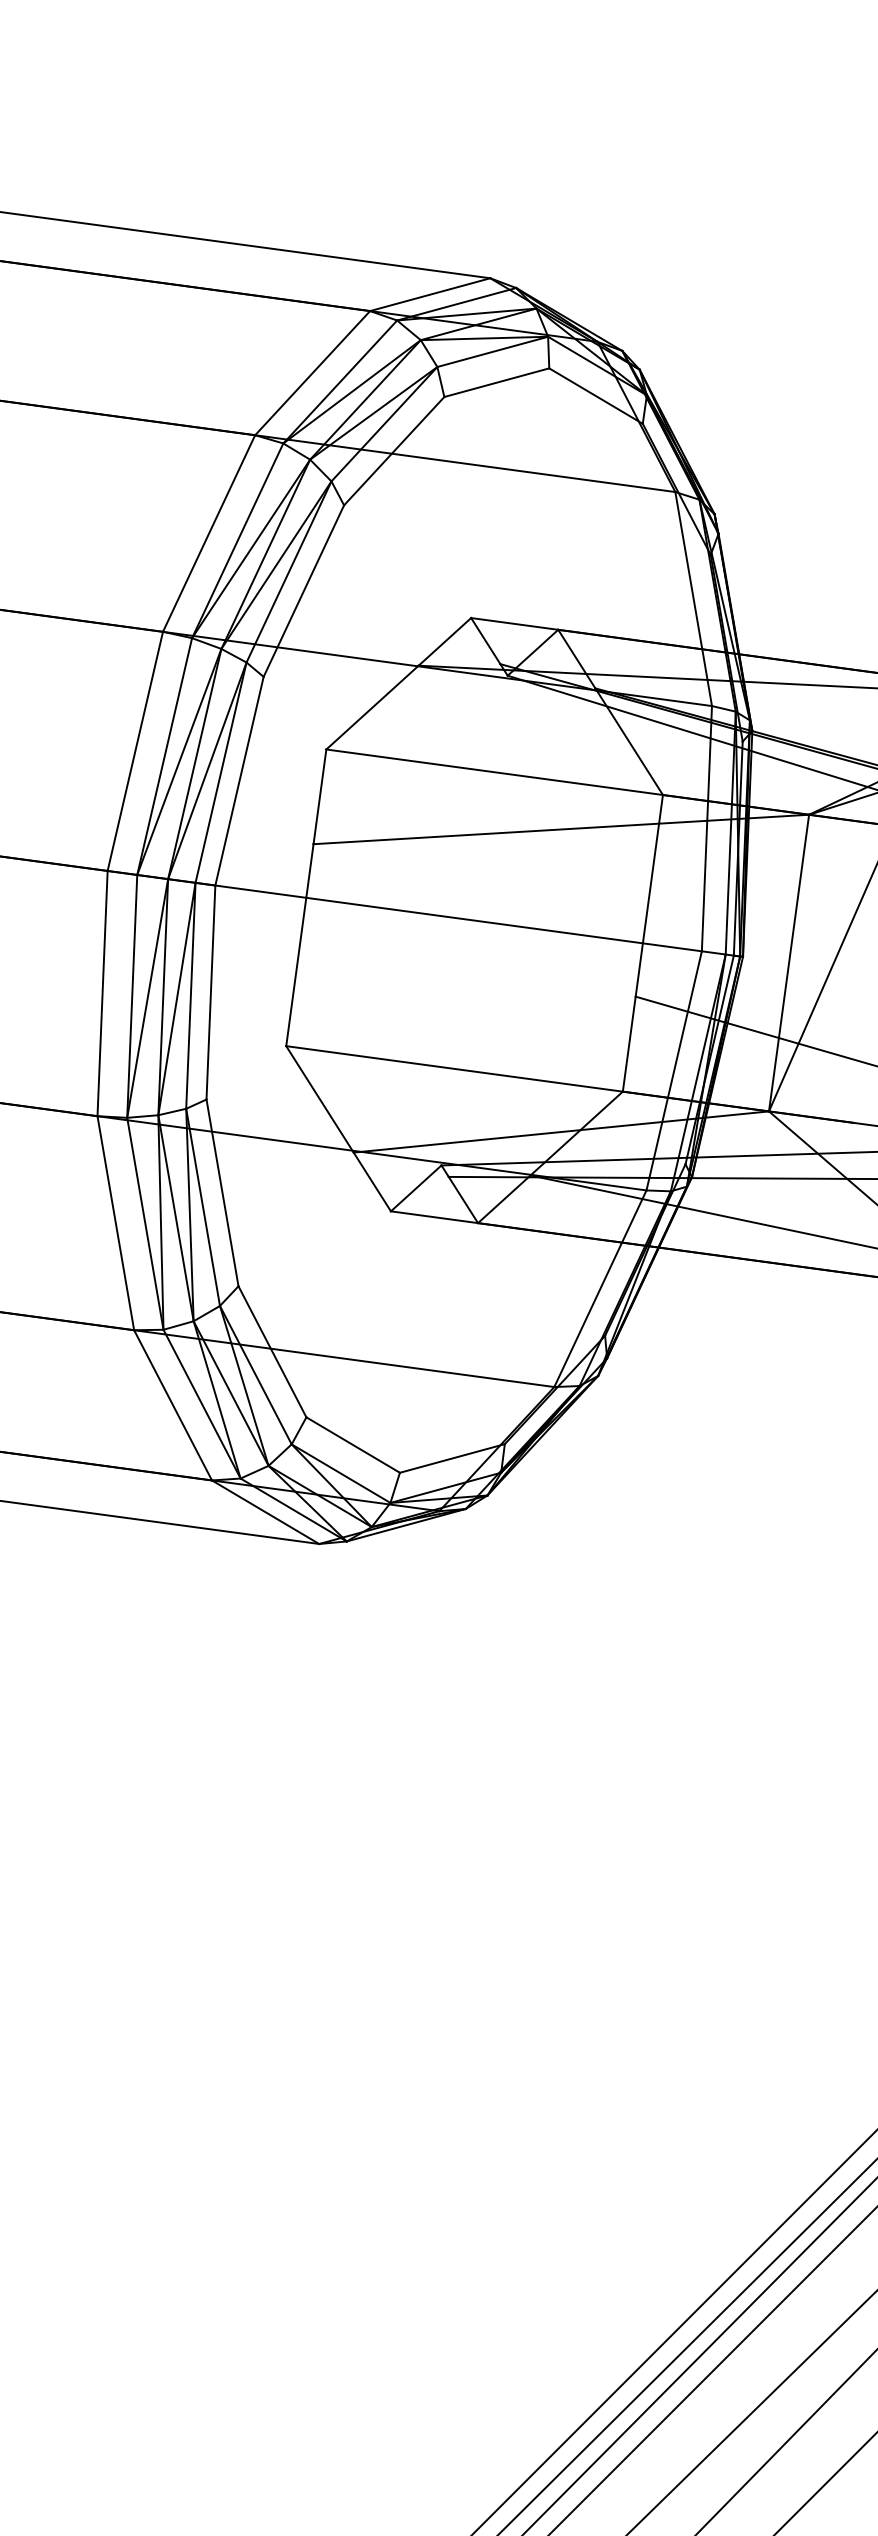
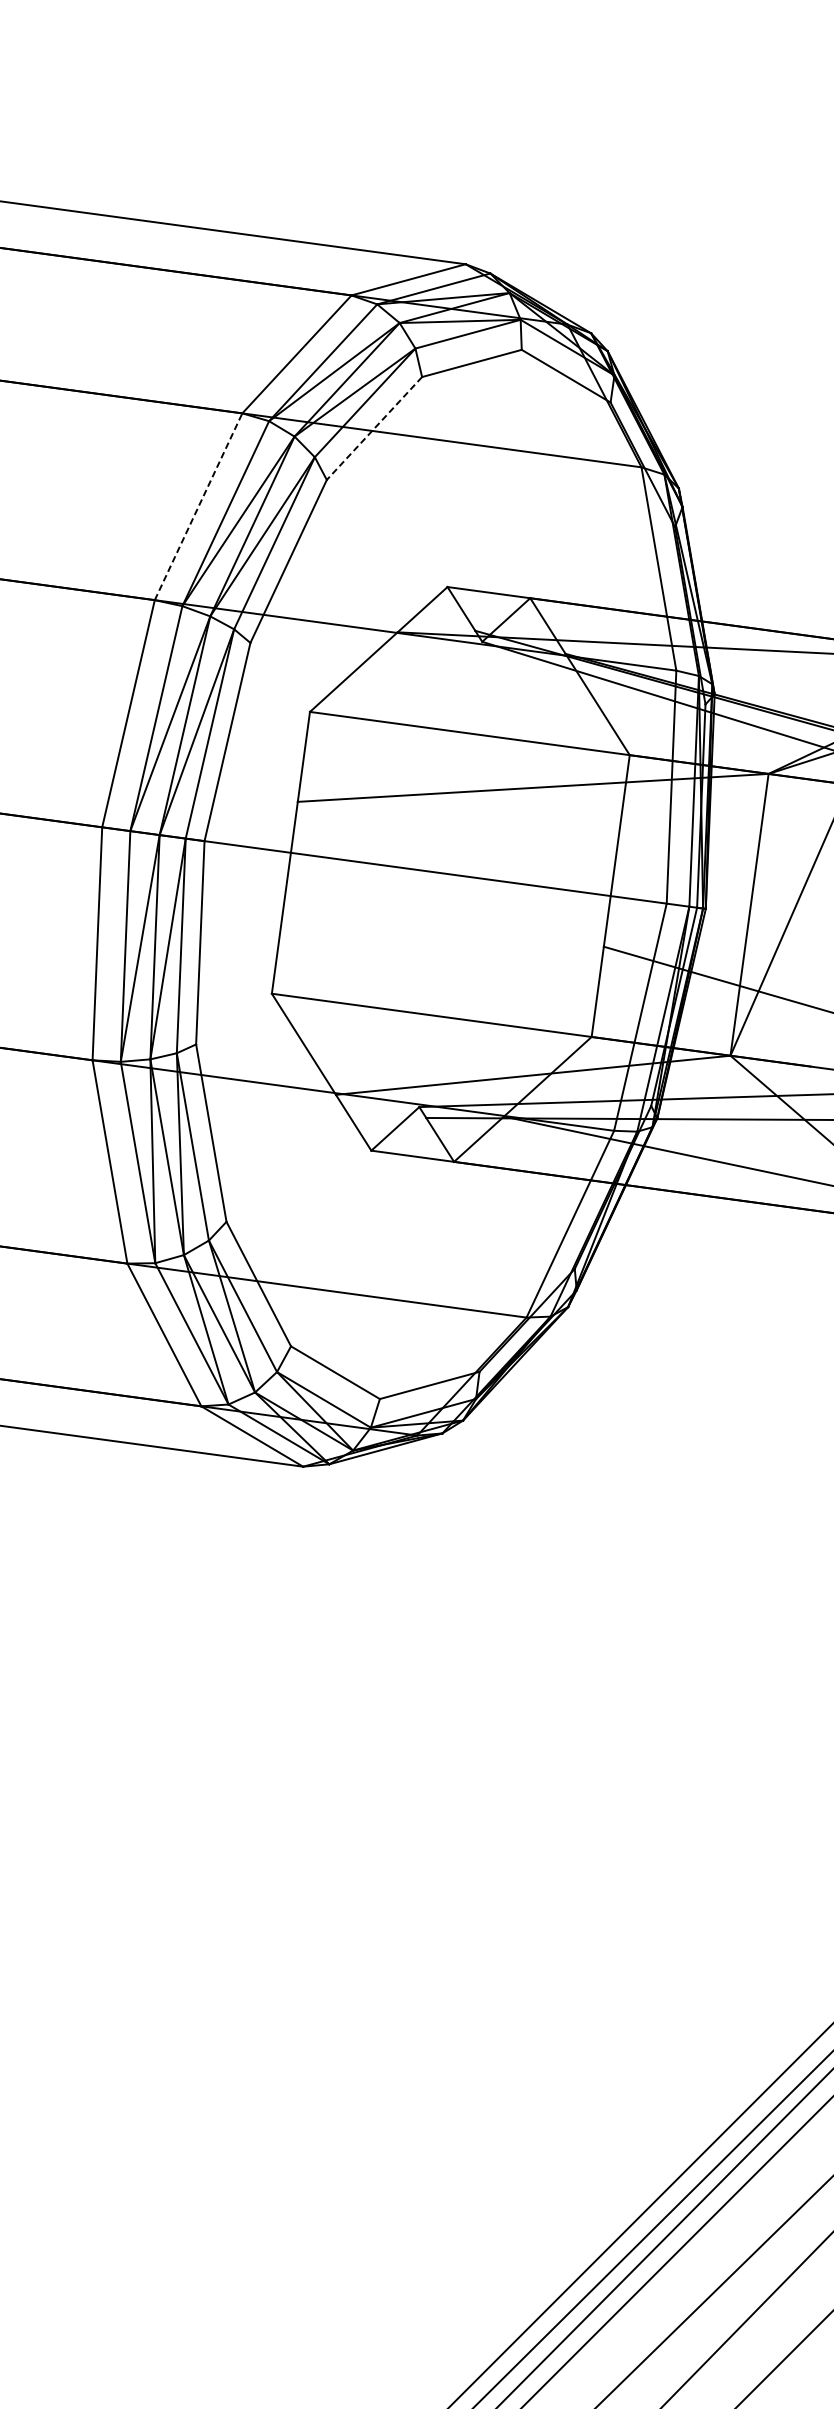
line: (394, 451) -> (374, 428), solid -> dashed
line: (209, 533) -> (198, 506), solid -> dashed

